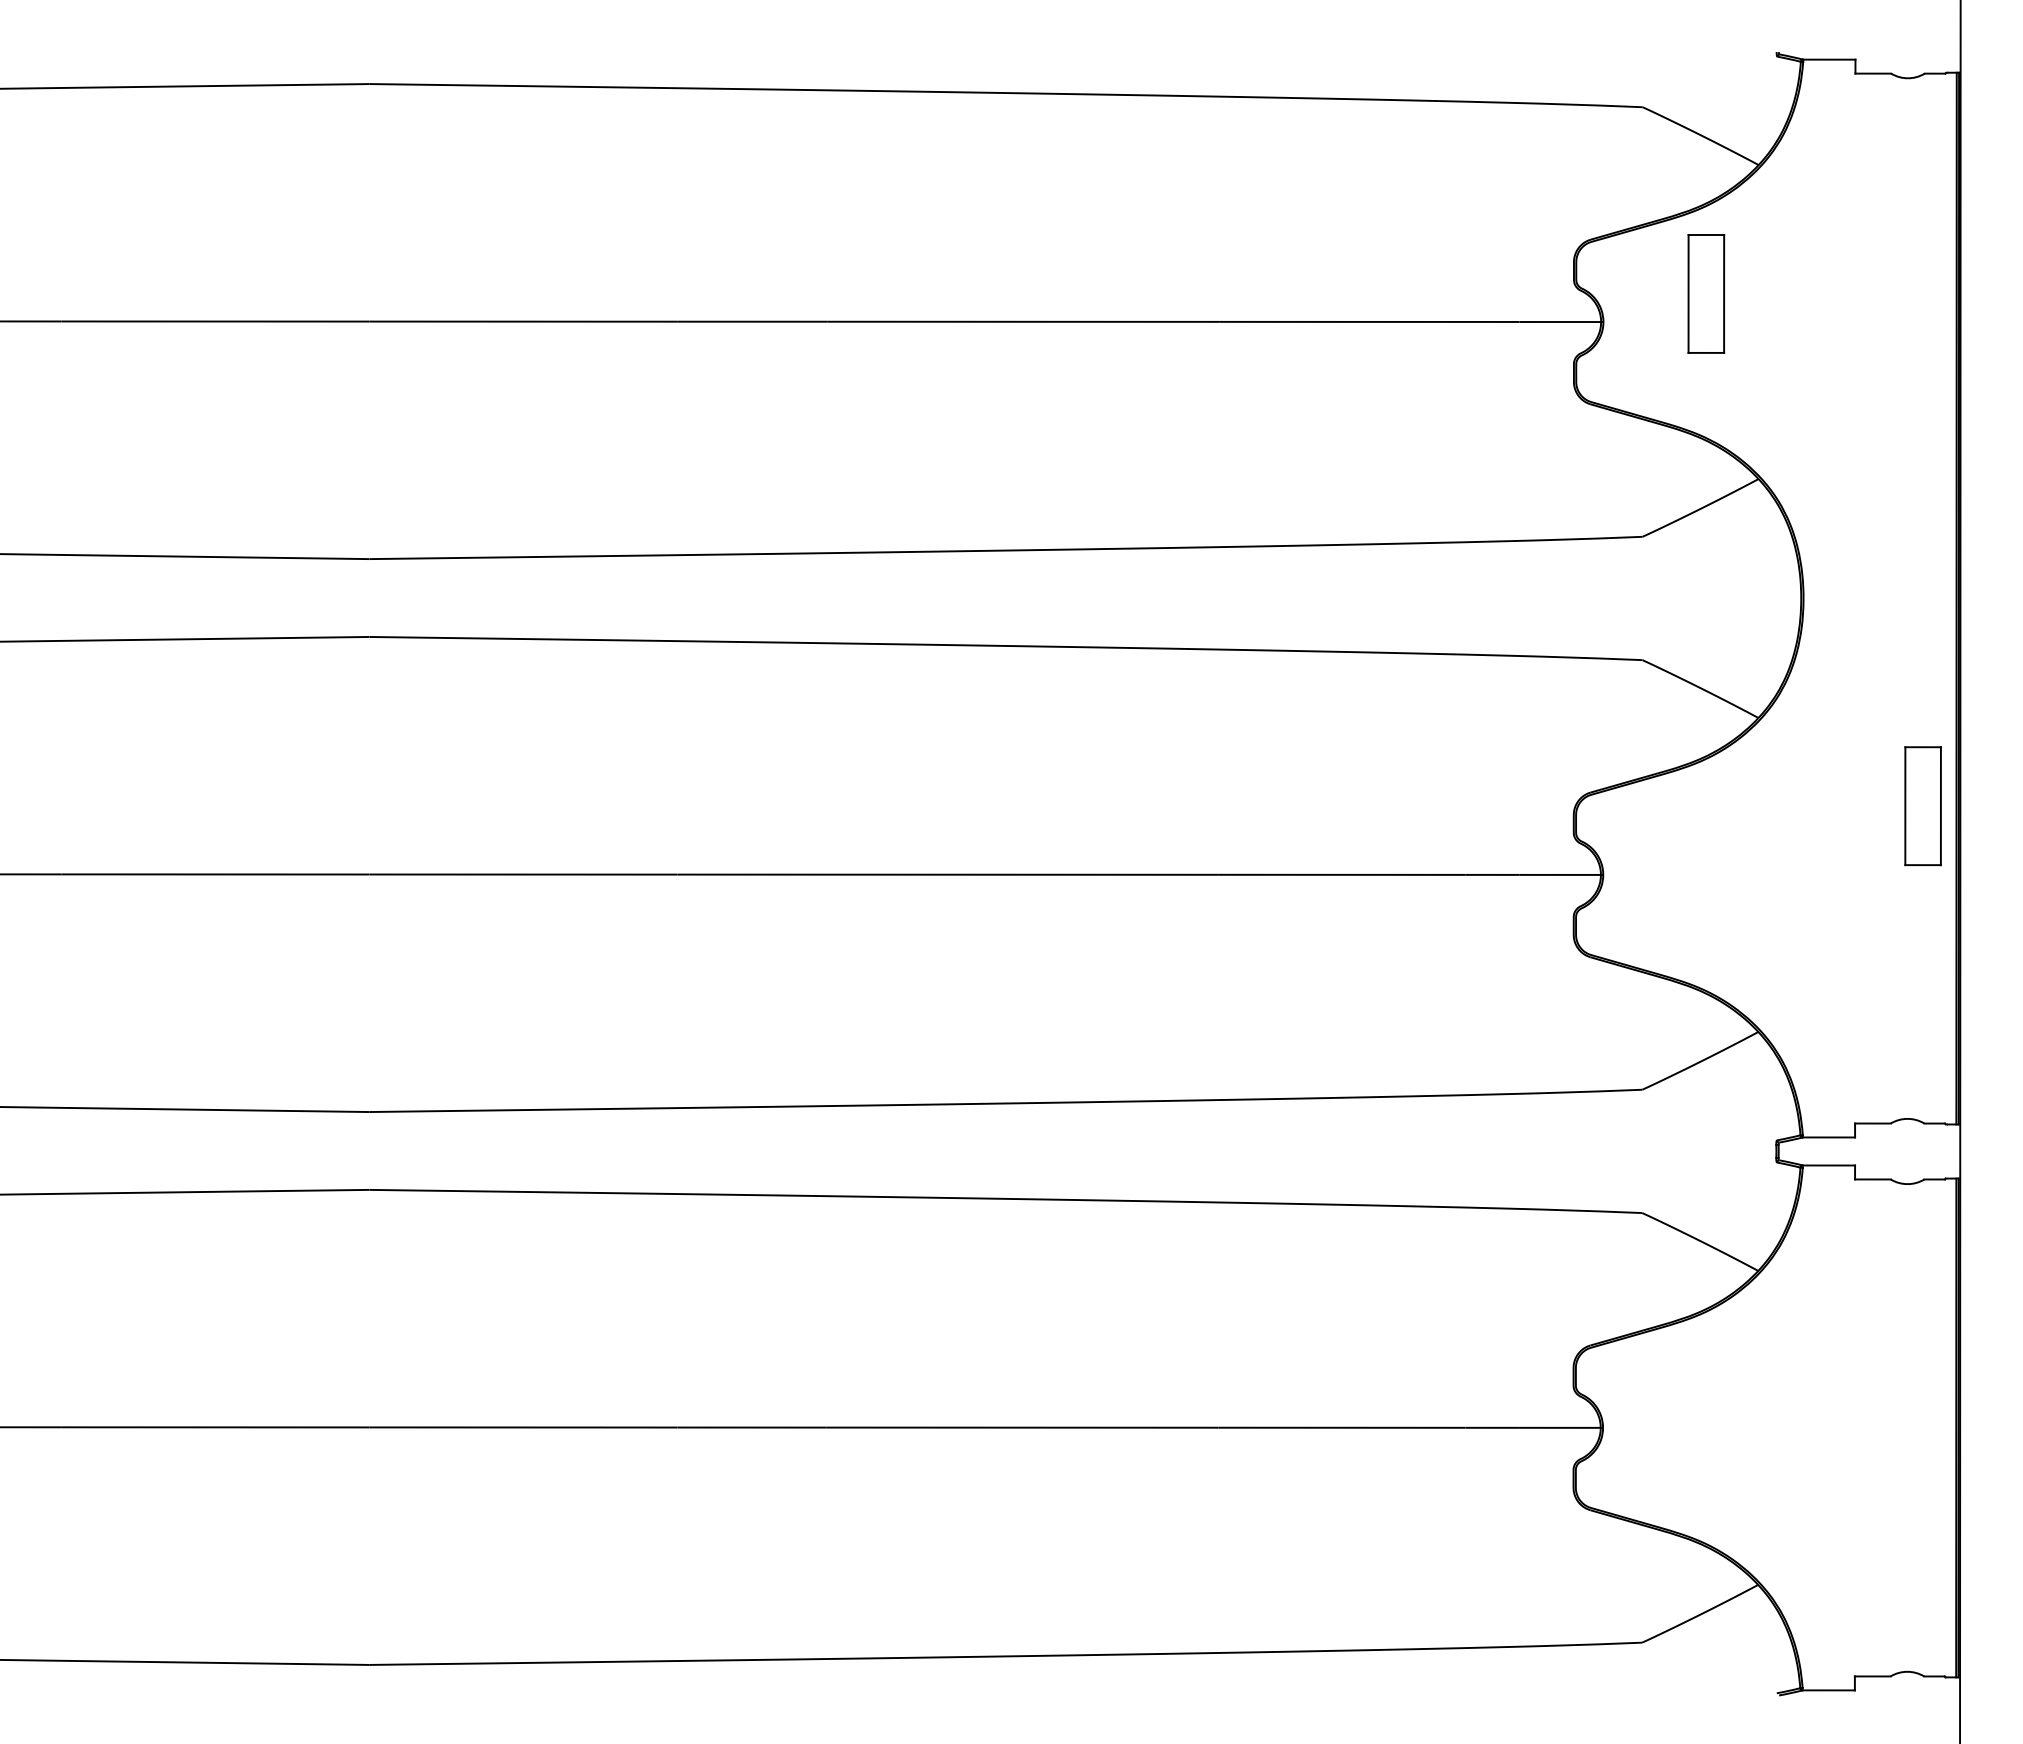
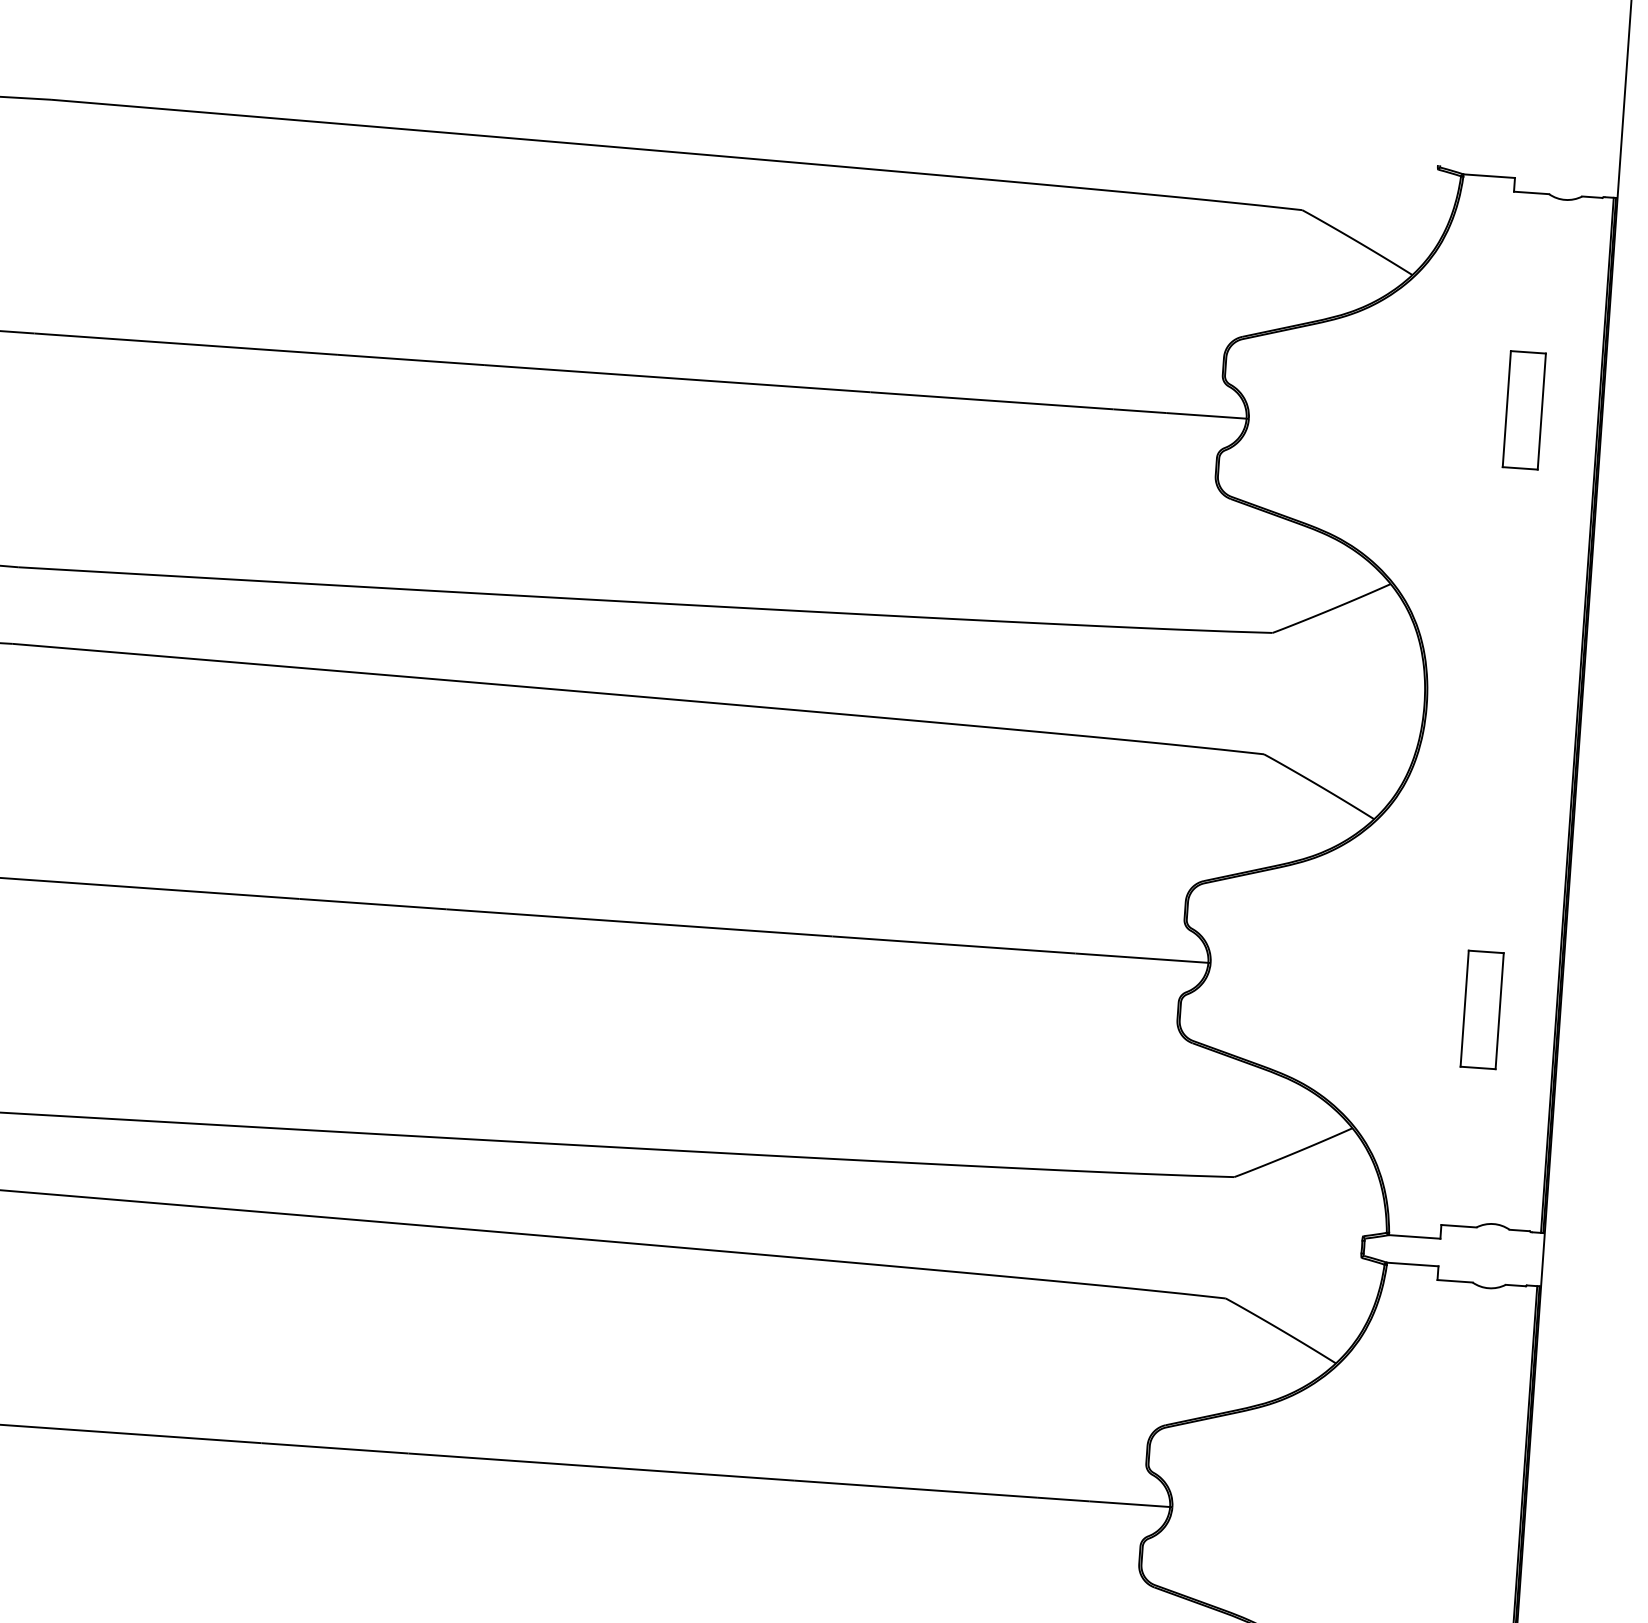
part: (1706, 293) -> (1524, 409), moved
part: (1922, 806) -> (1481, 1010), moved

